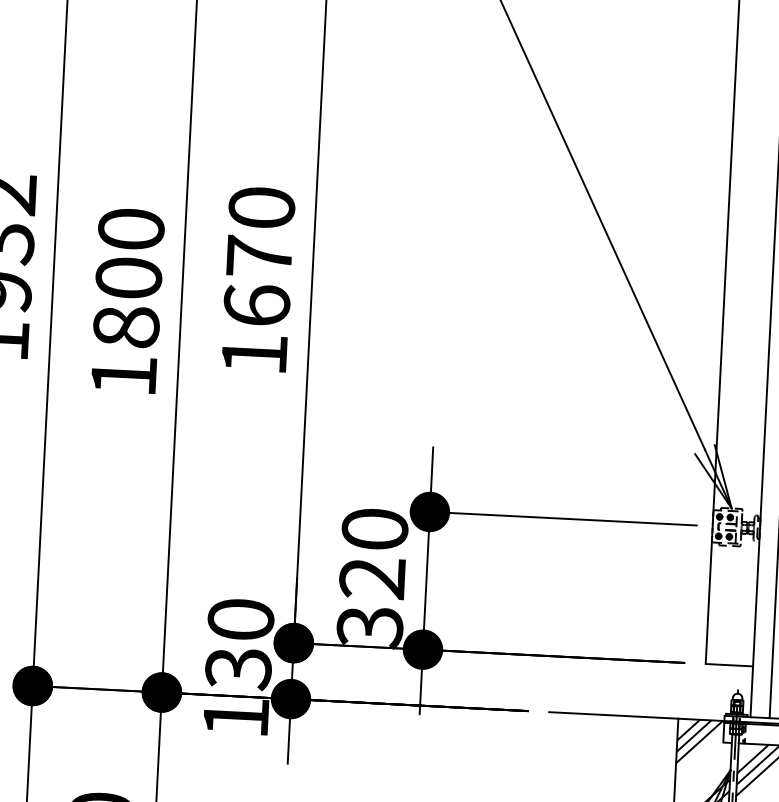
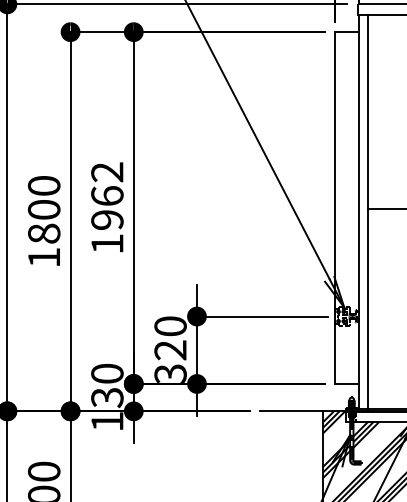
text: (259, 255) -> (107, 195), 1670 -> 1962

